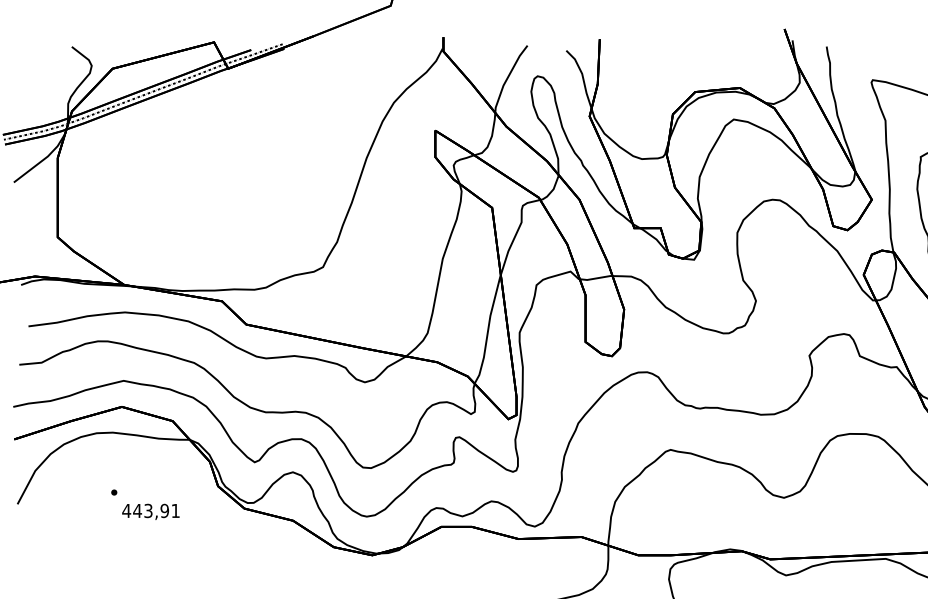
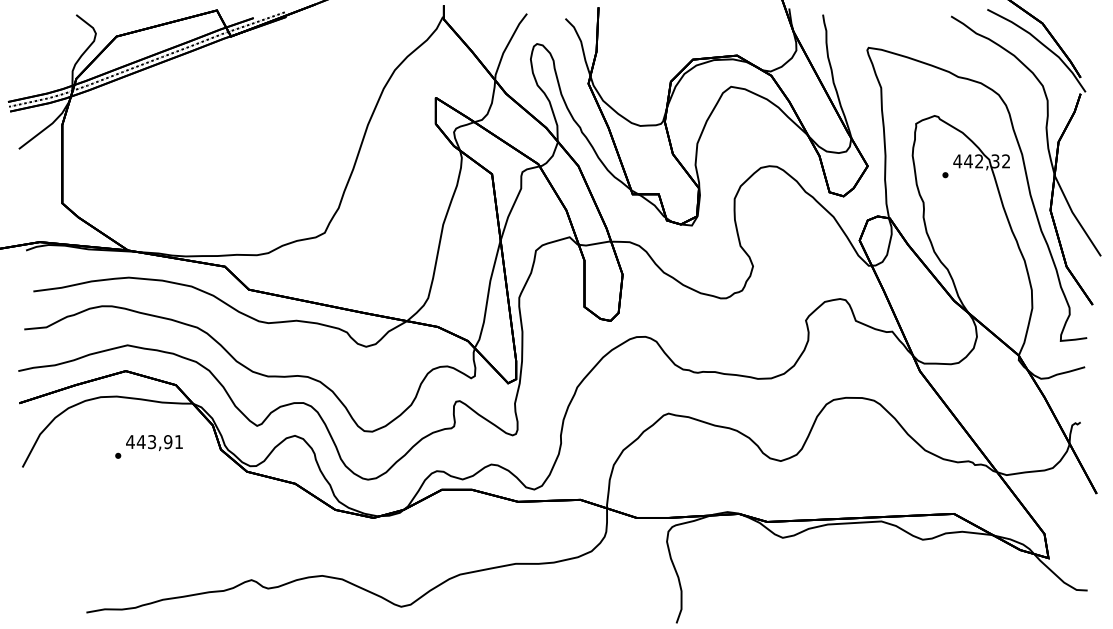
text: (150, 511) -> (154, 442), moved

